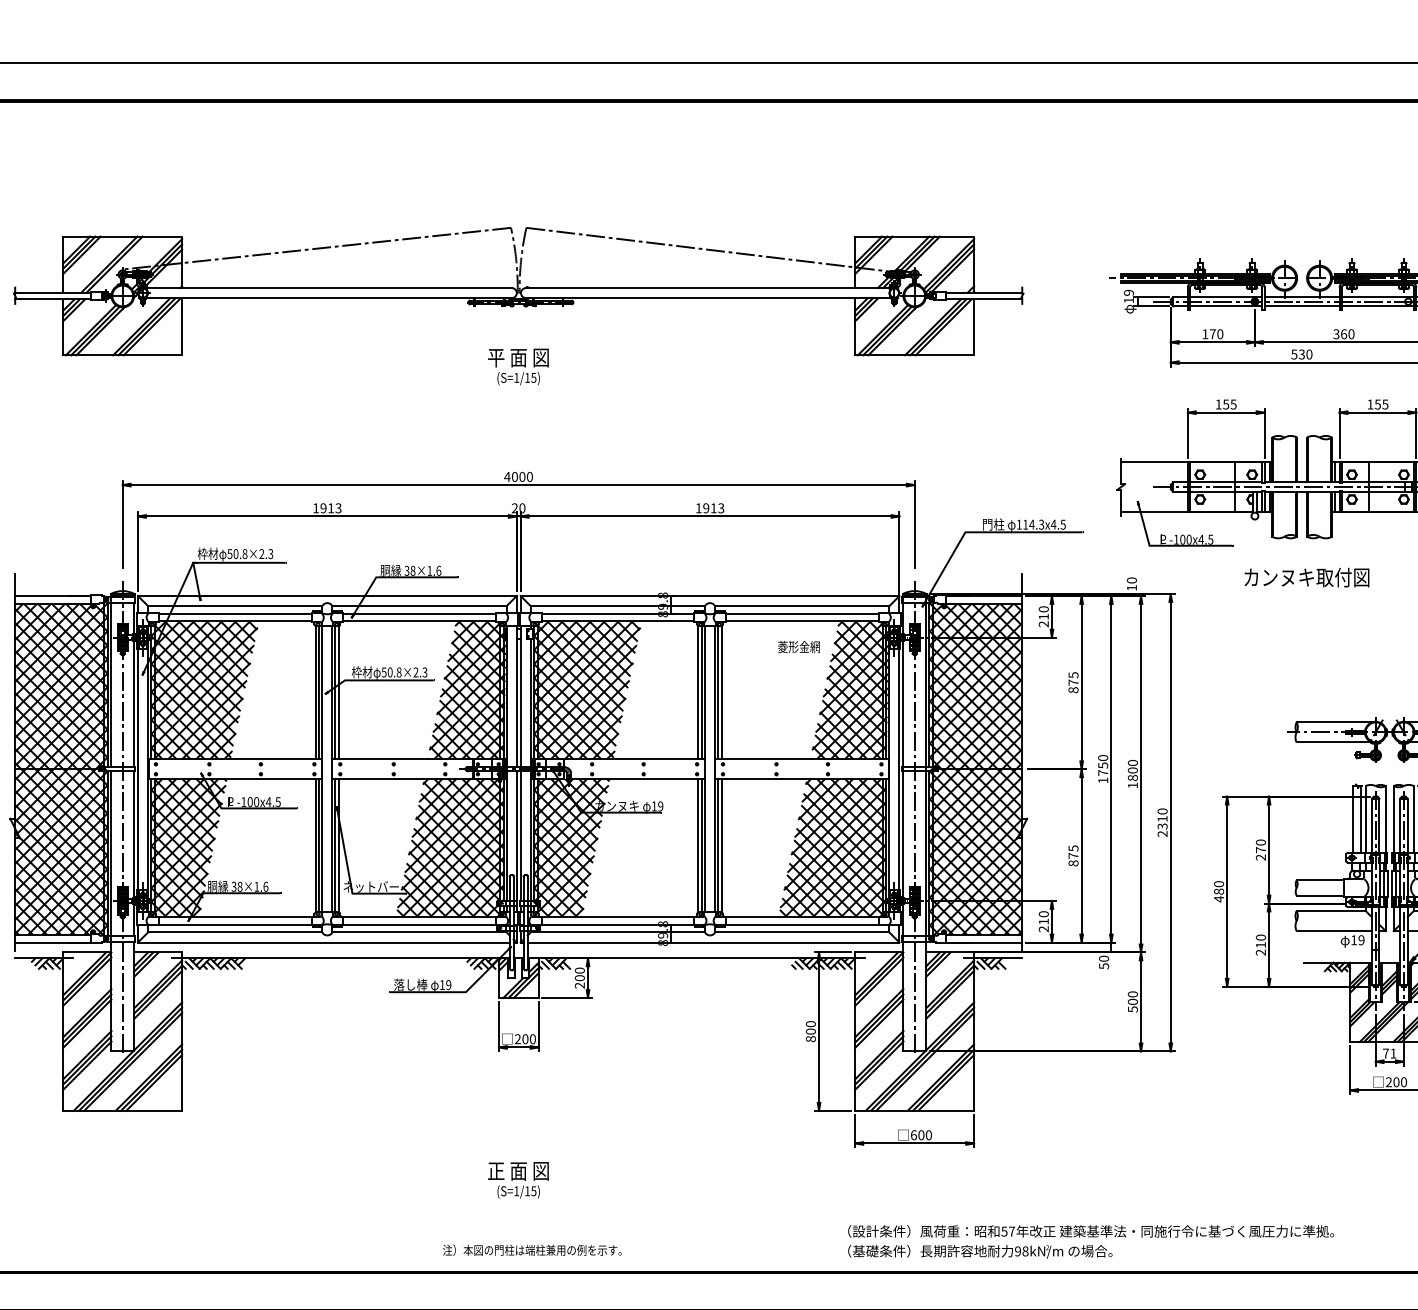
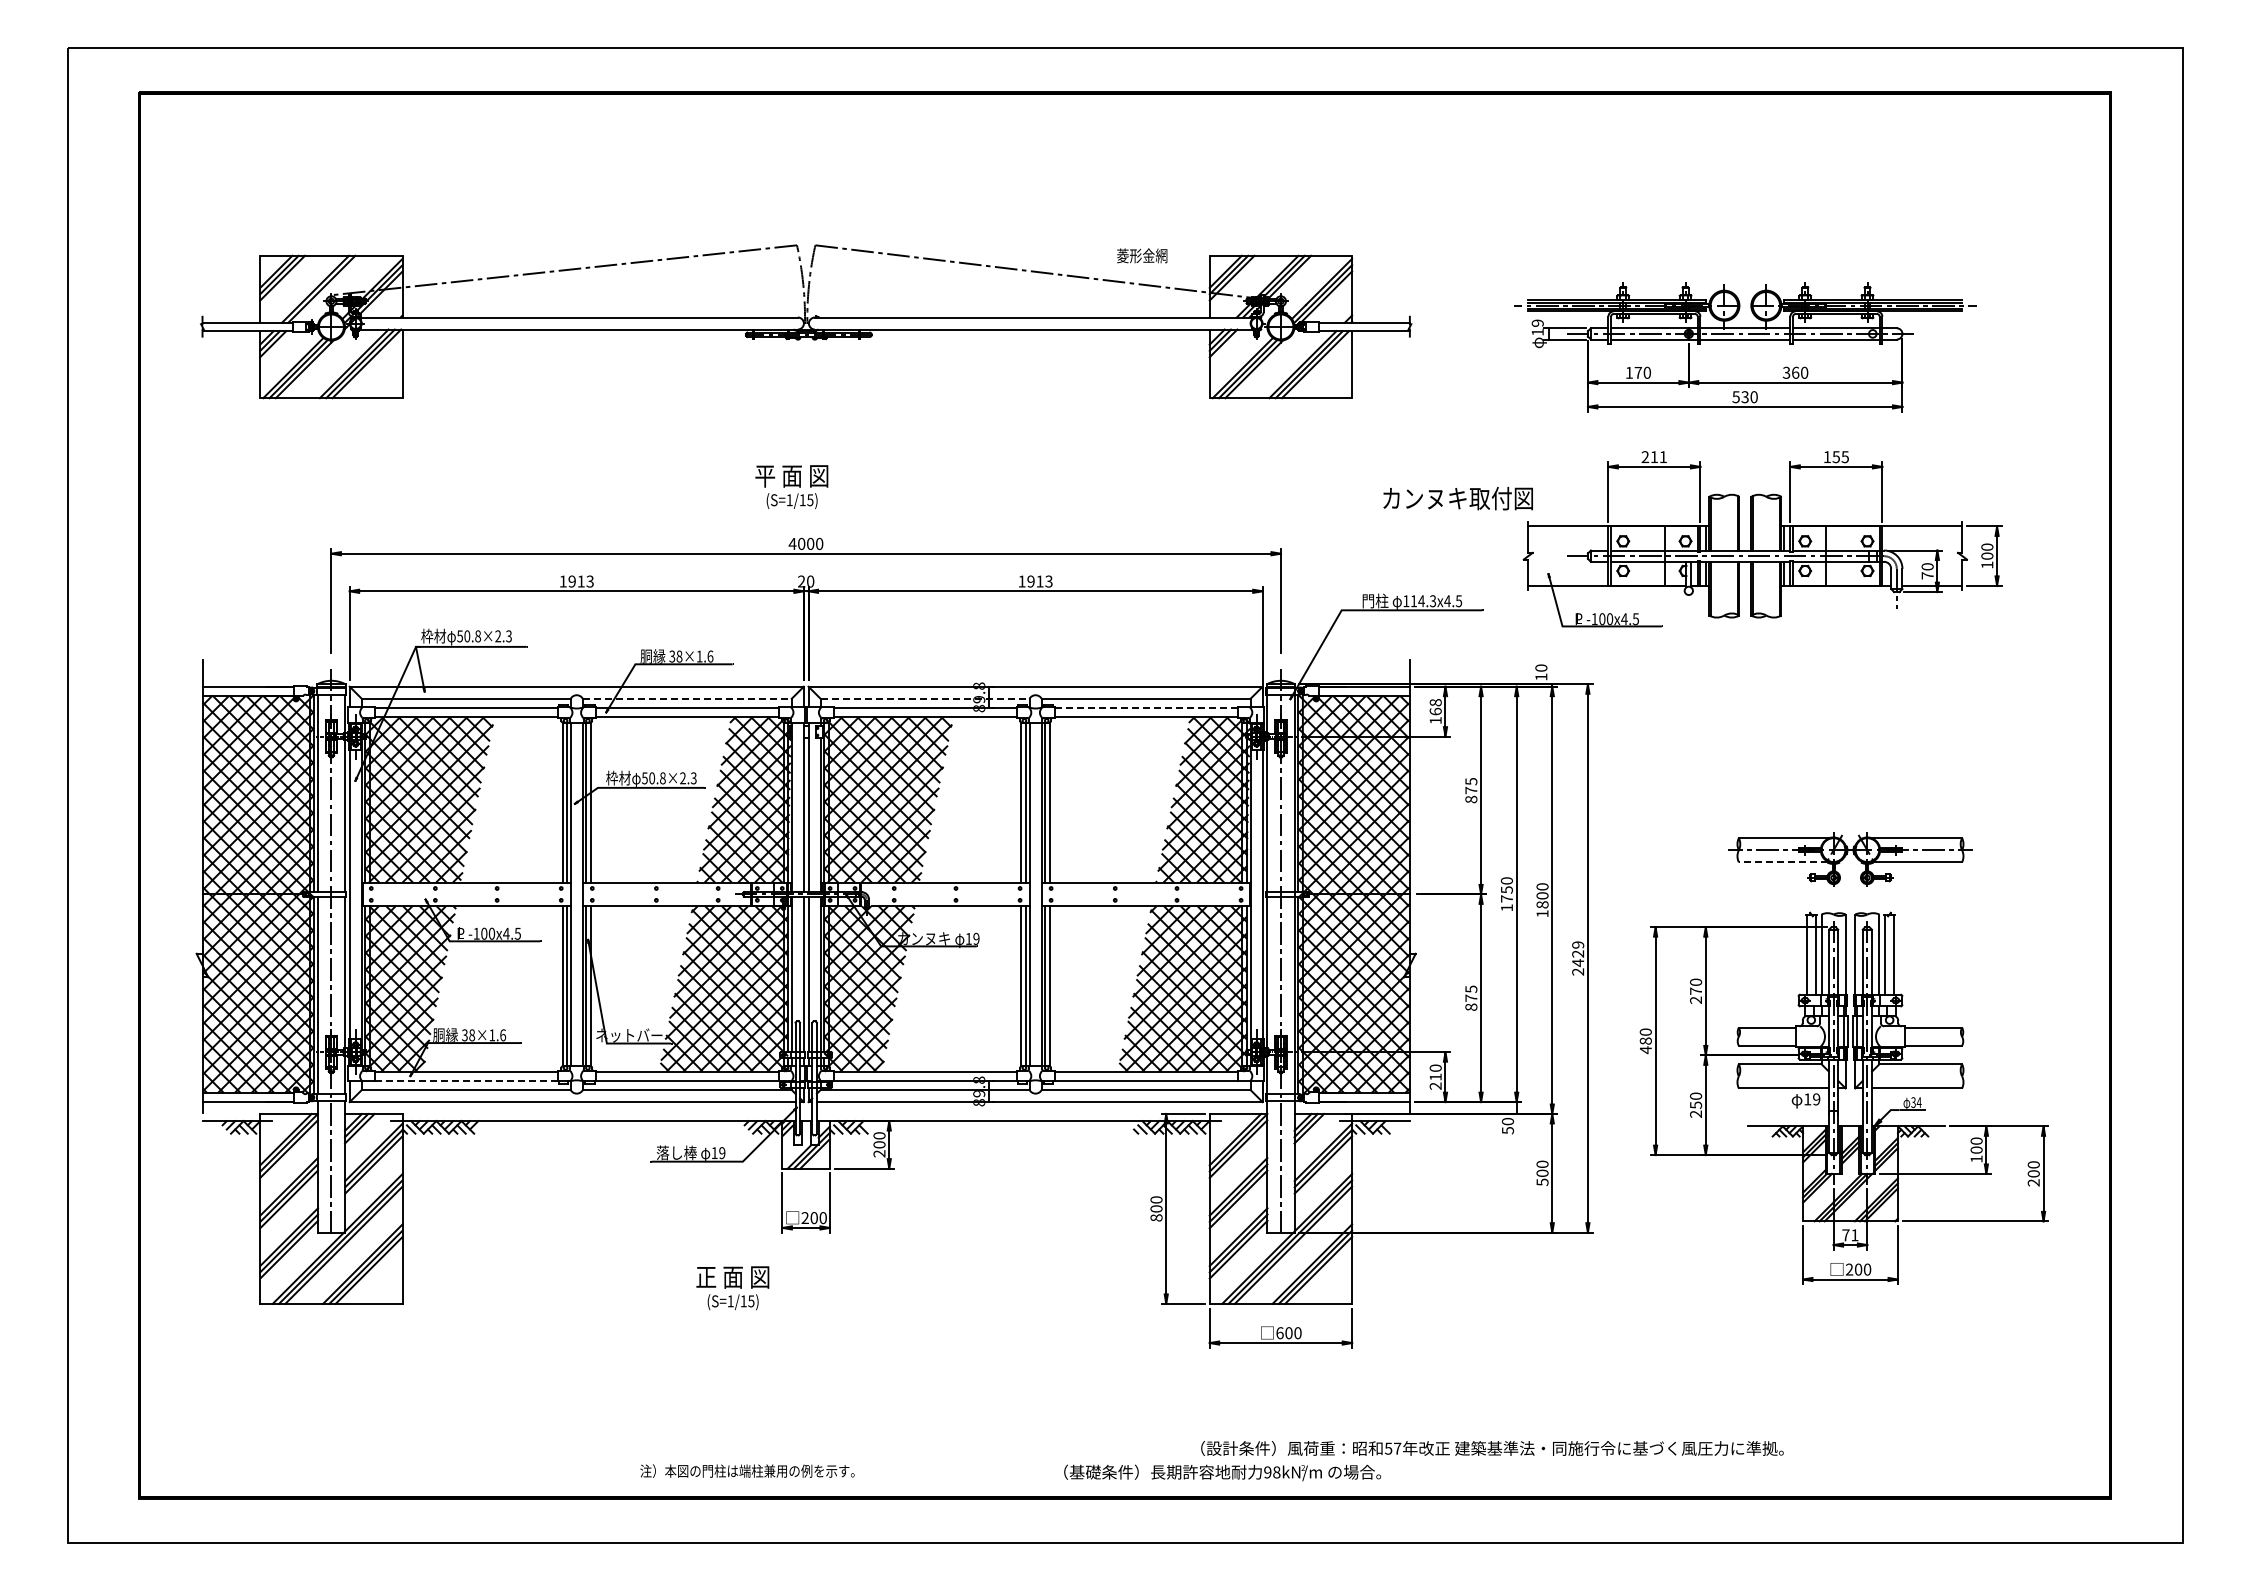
text: (518, 367) -> (791, 487), moved
text: (1225, 404) -> (1653, 457), 155 -> 211
text: (1306, 577) -> (1457, 498), moved
line: (419, 605) -> (687, 698), solid -> dashed
line: (618, 605) -> (925, 698), solid -> dashed
line: (802, 614) -> (1146, 708), solid -> dashed
text: (1043, 616) -> (1435, 711), 210 -> 168
text: (799, 646) -> (1142, 255), moved
line: (1333, 742) -> (1783, 862), solid -> dashed
text: (1162, 819) -> (1578, 954), 2310 -> 2429
line: (235, 924) -> (466, 1080), solid -> dashed
text: (1261, 944) -> (1696, 1104), 210 -> 250
text: (518, 1180) -> (732, 1288), moved
text: (532, 1249) -> (747, 1470), moved
text: (980, 1251) -> (1222, 1472), moved

